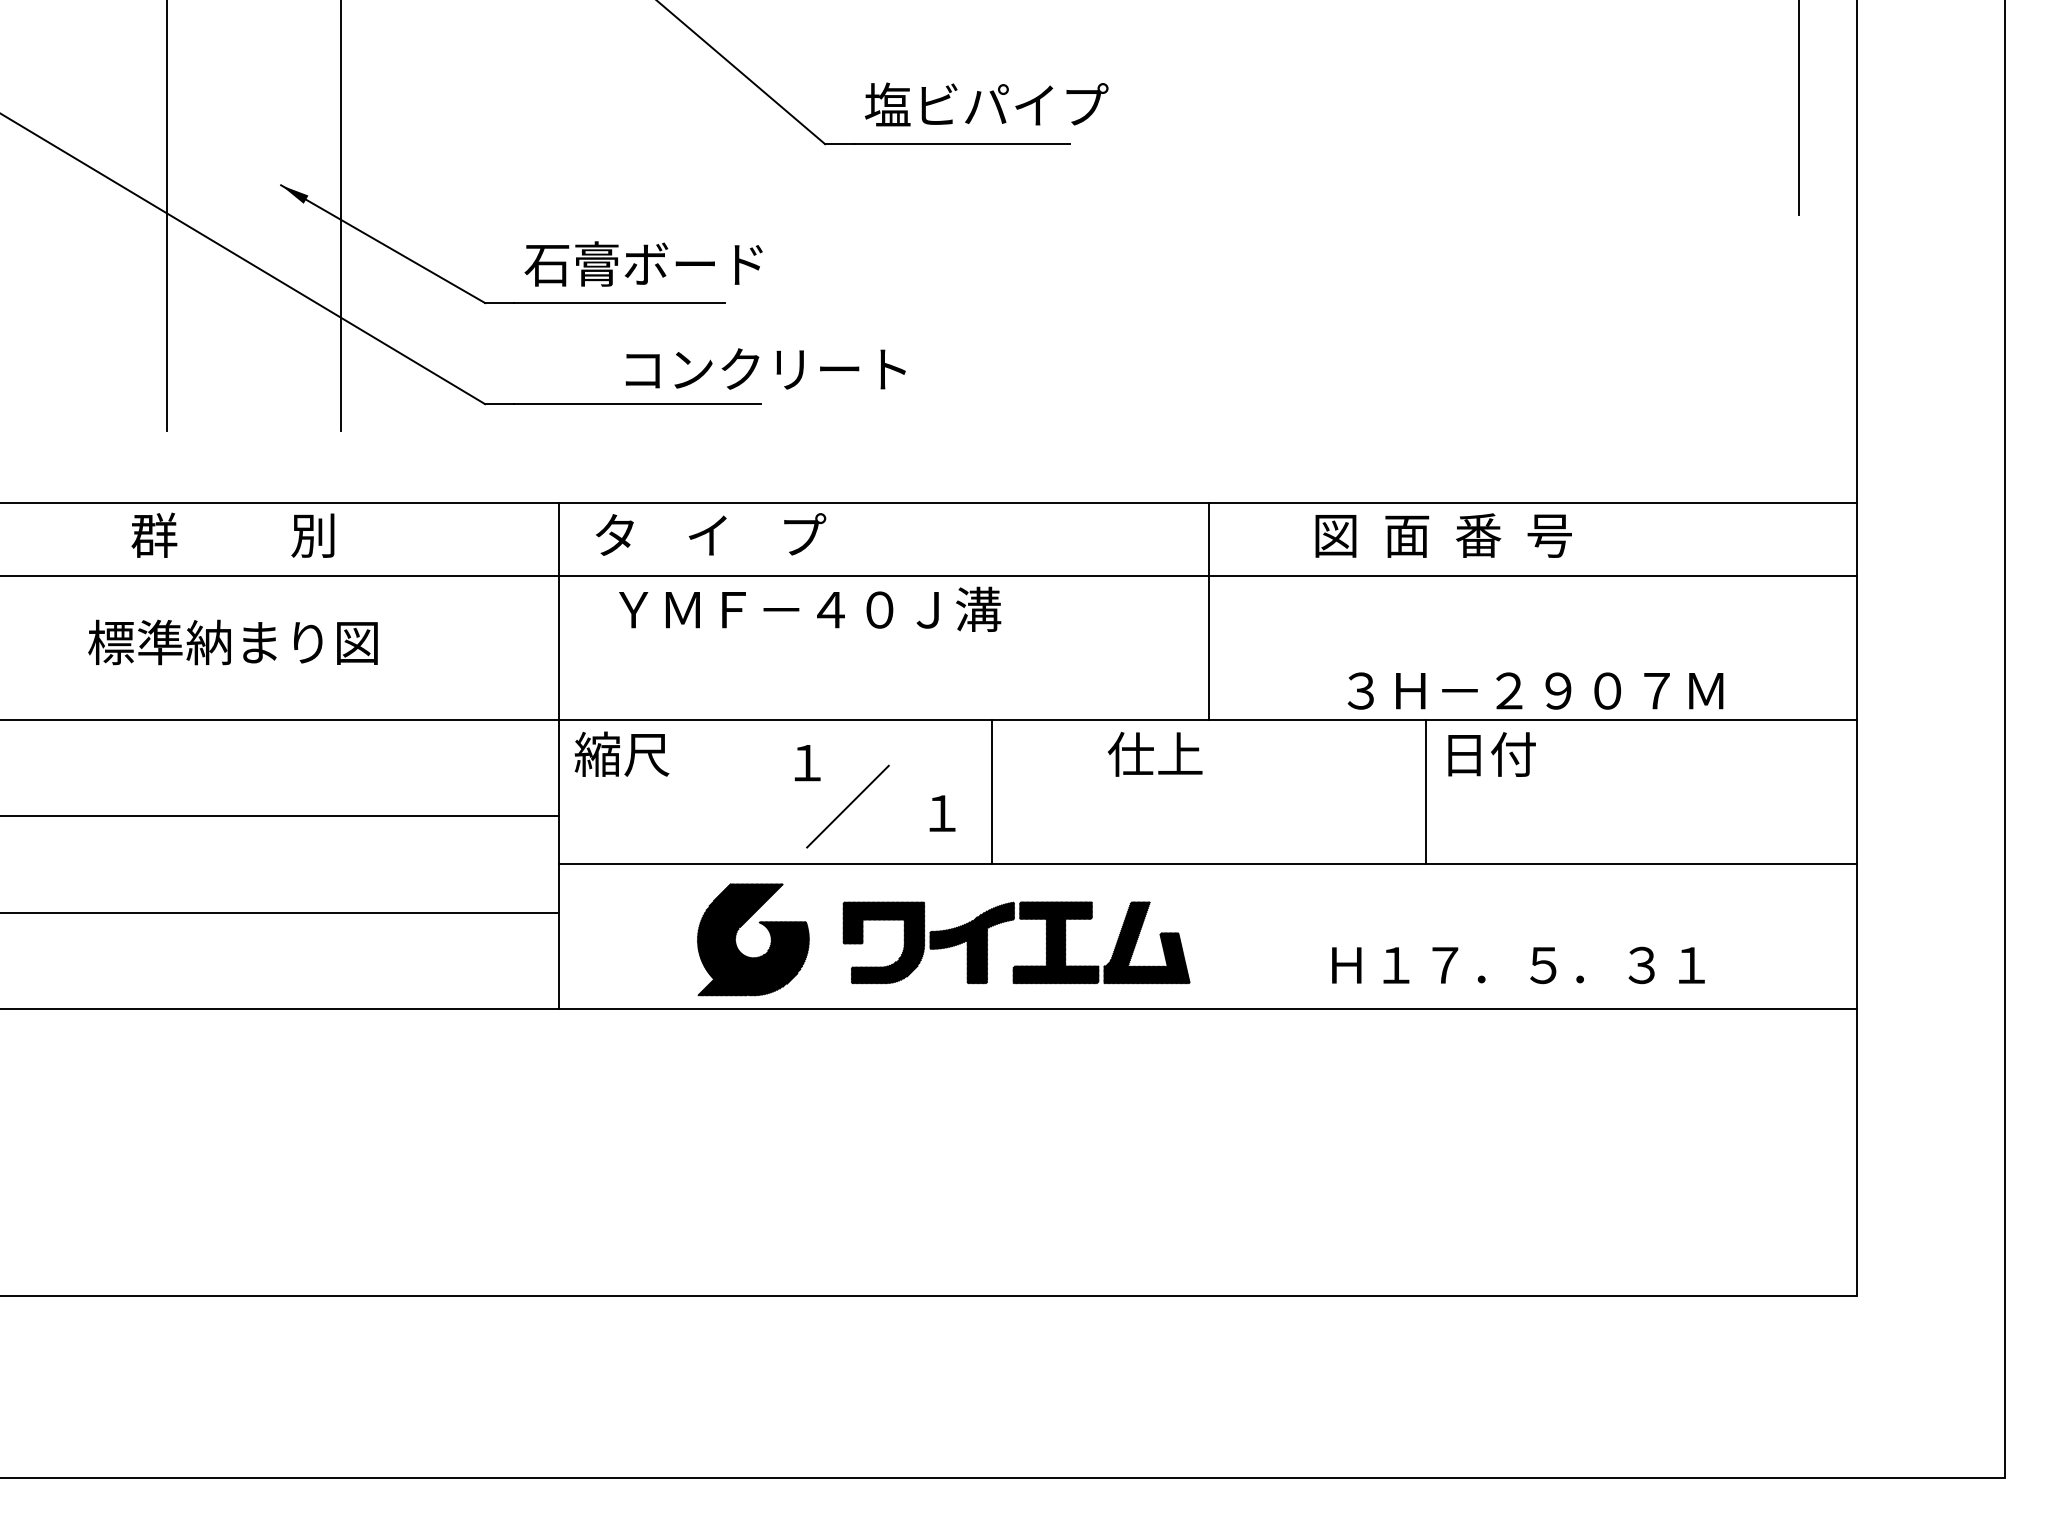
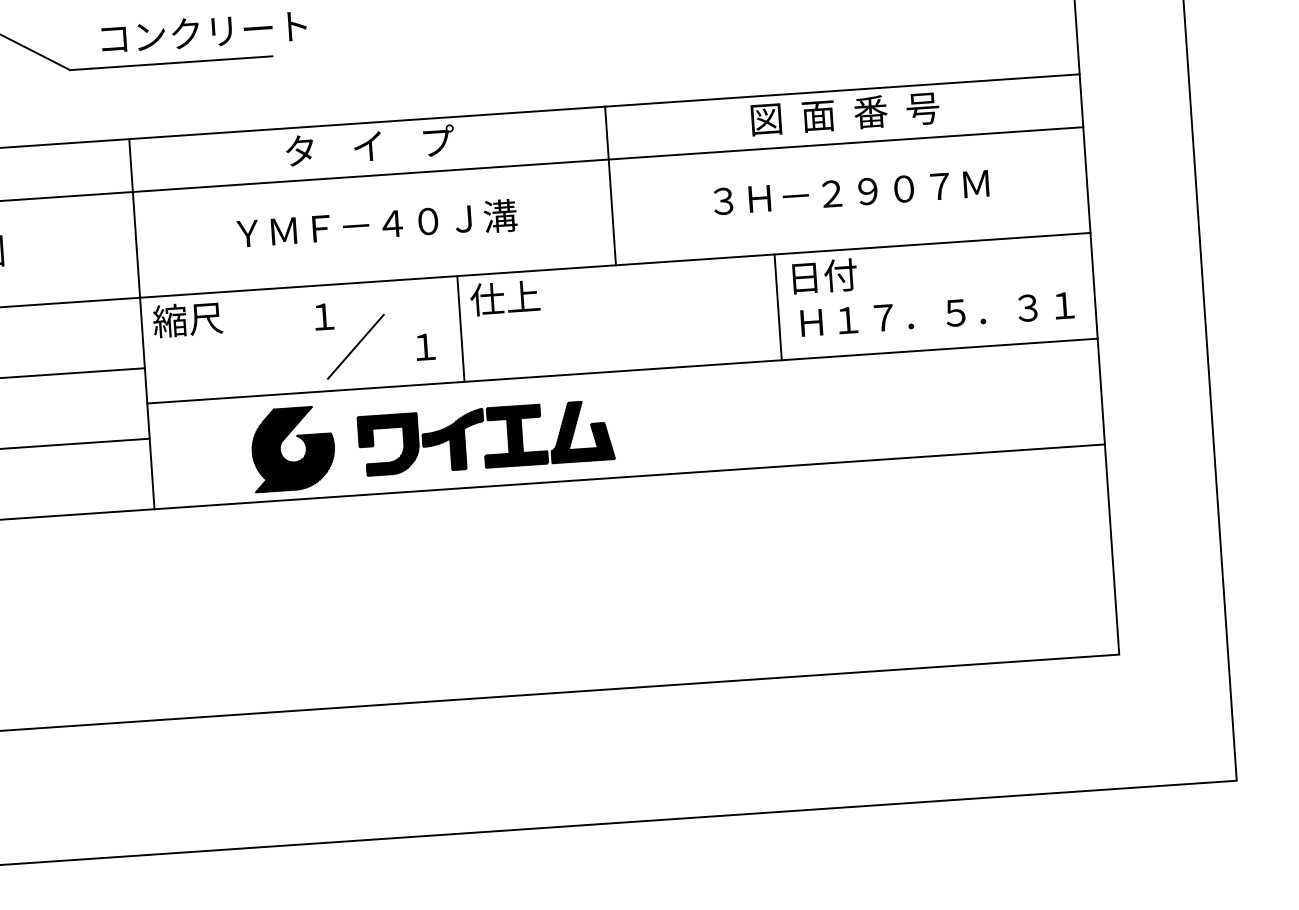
text: (765, 368) -> (203, 31), moved
text: (711, 534) -> (370, 145), moved
text: (1443, 535) -> (845, 113), moved
text: (810, 608) -> (377, 223), moved
text: (1535, 690) -> (851, 192), moved
text: (1155, 754) -> (505, 298), moved
text: (1518, 965) -> (937, 314), moved

